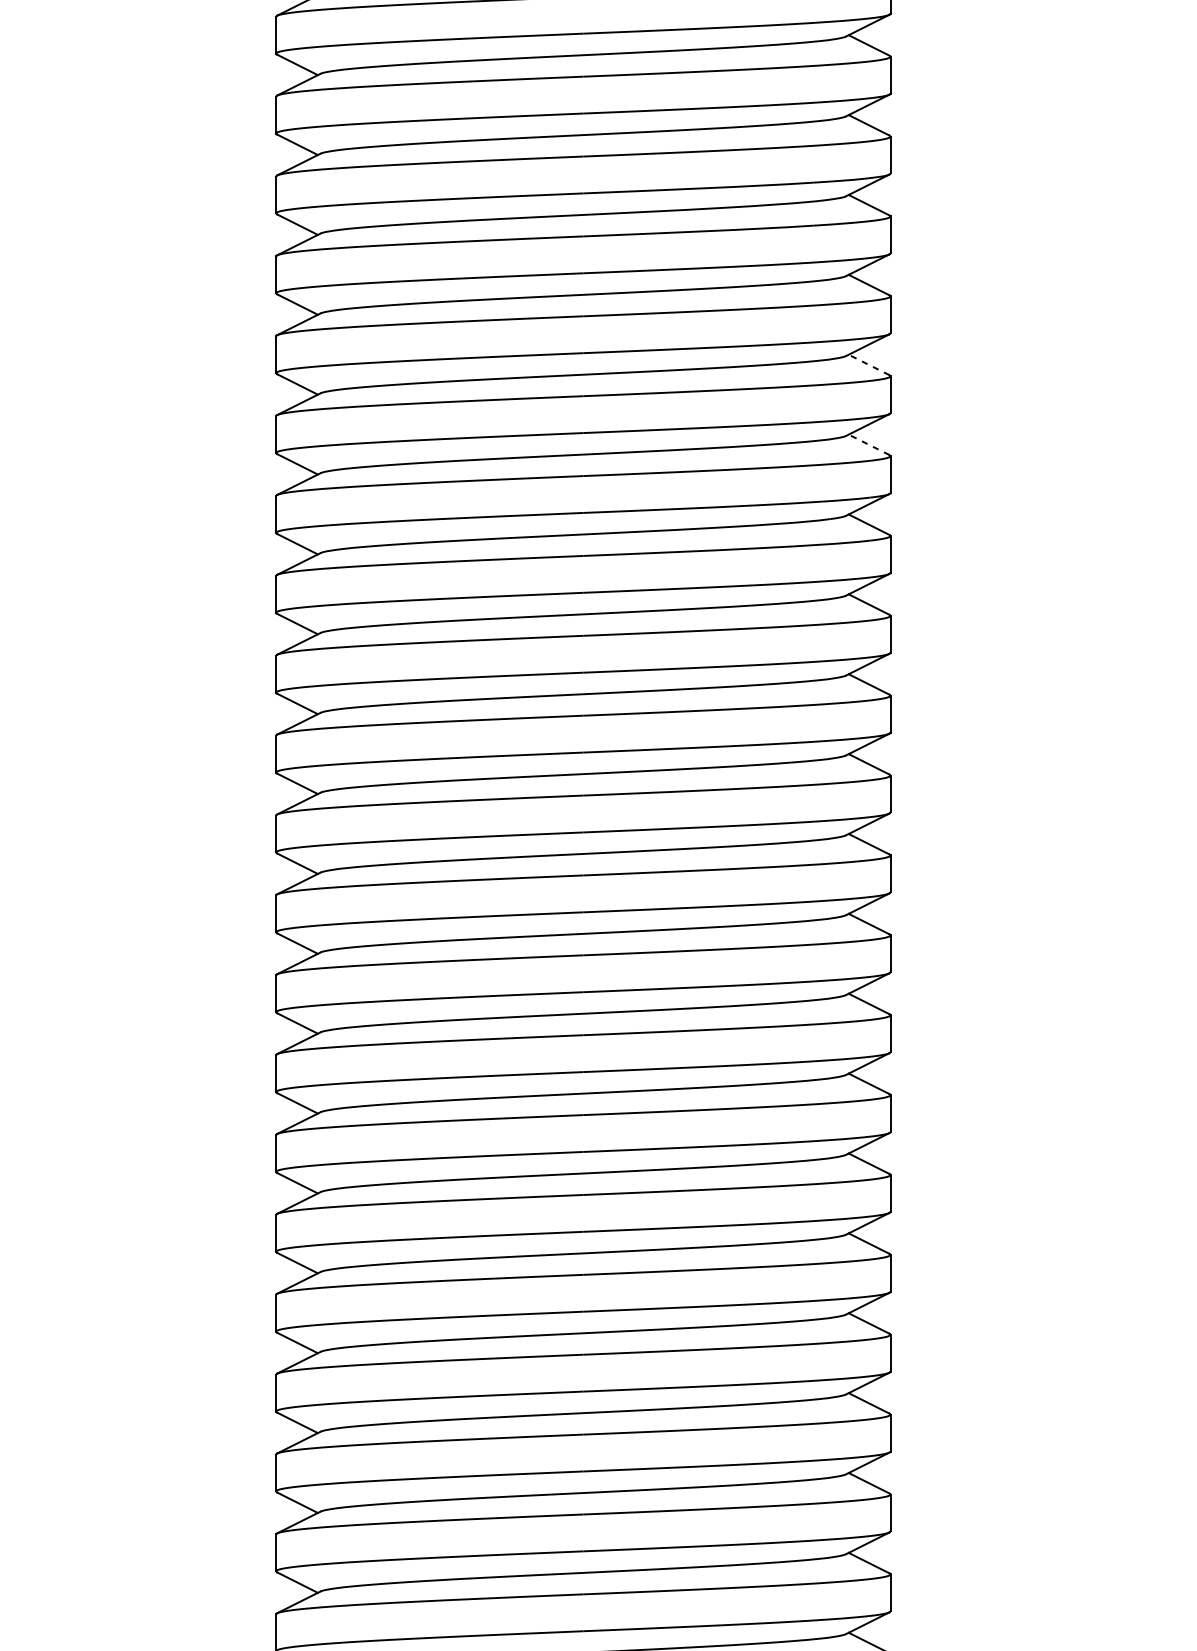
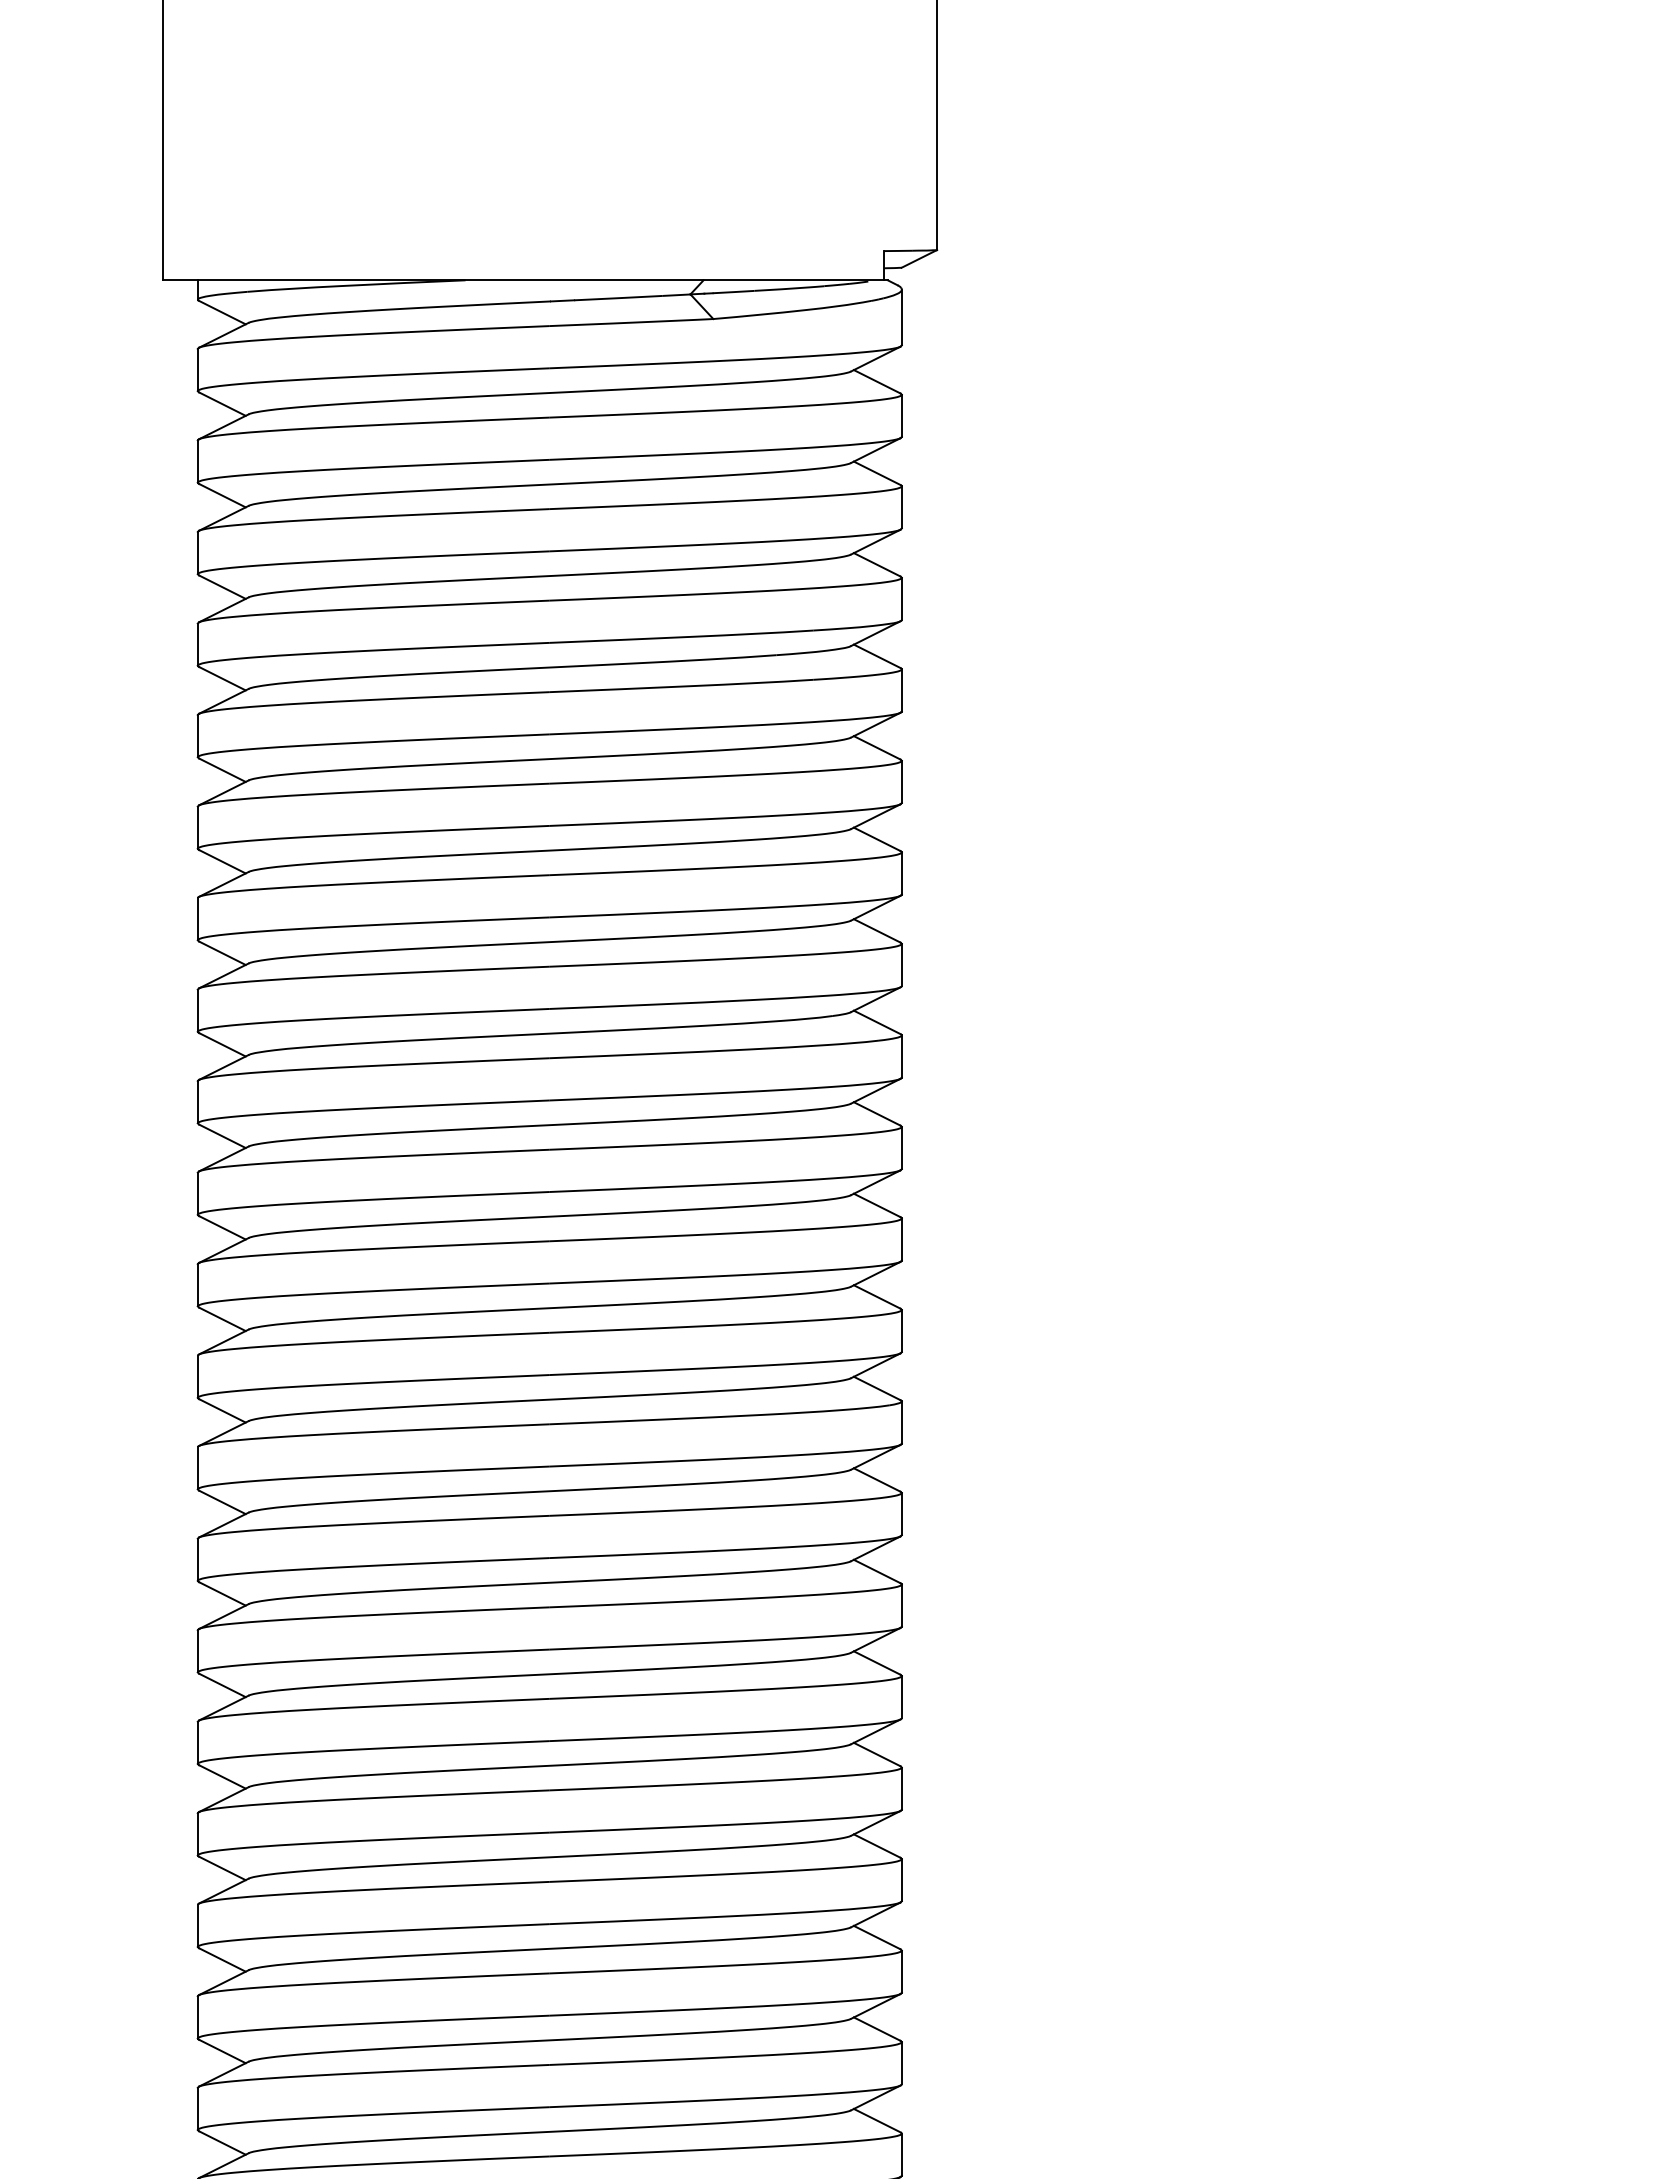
line: (868, 365) -> (876, 839), dashed -> solid
line: (868, 444) -> (876, 930), dashed -> solid

